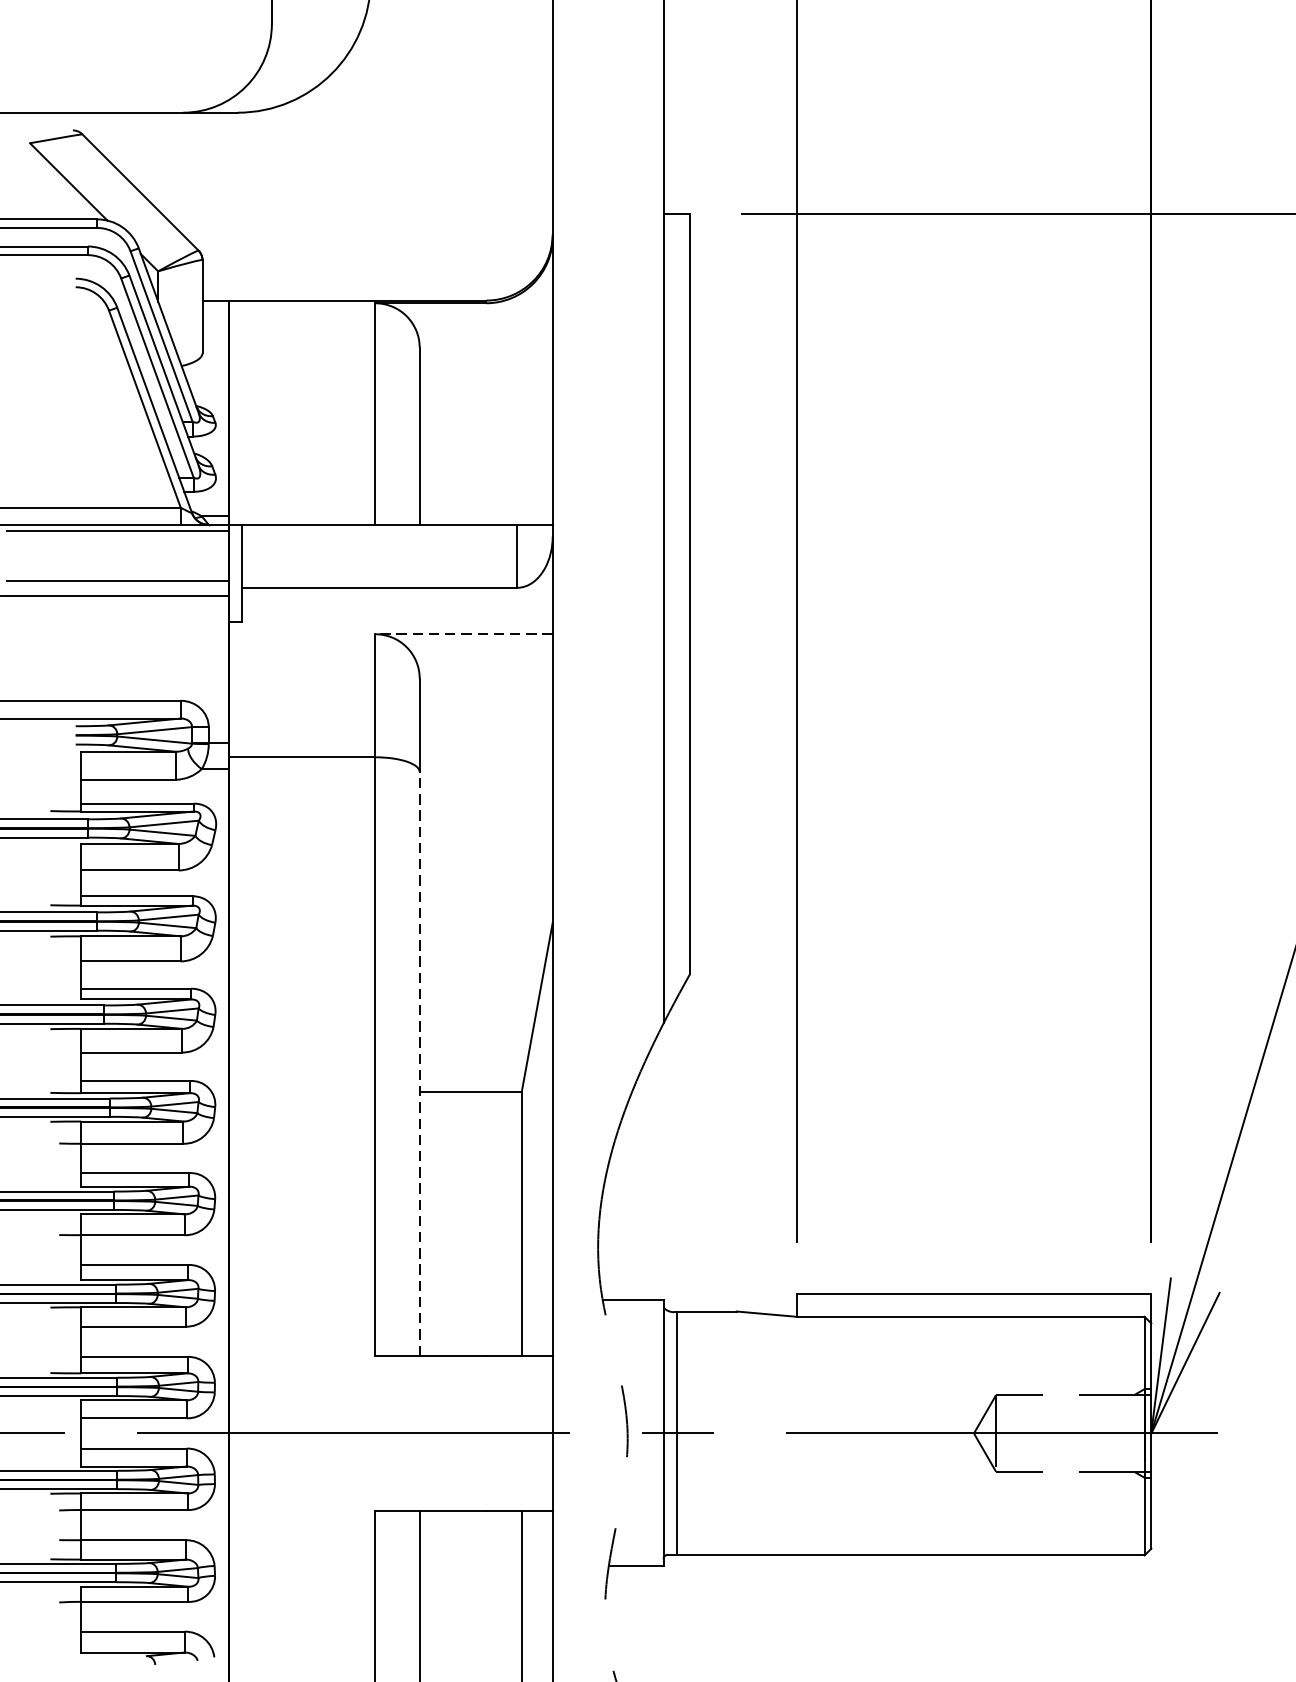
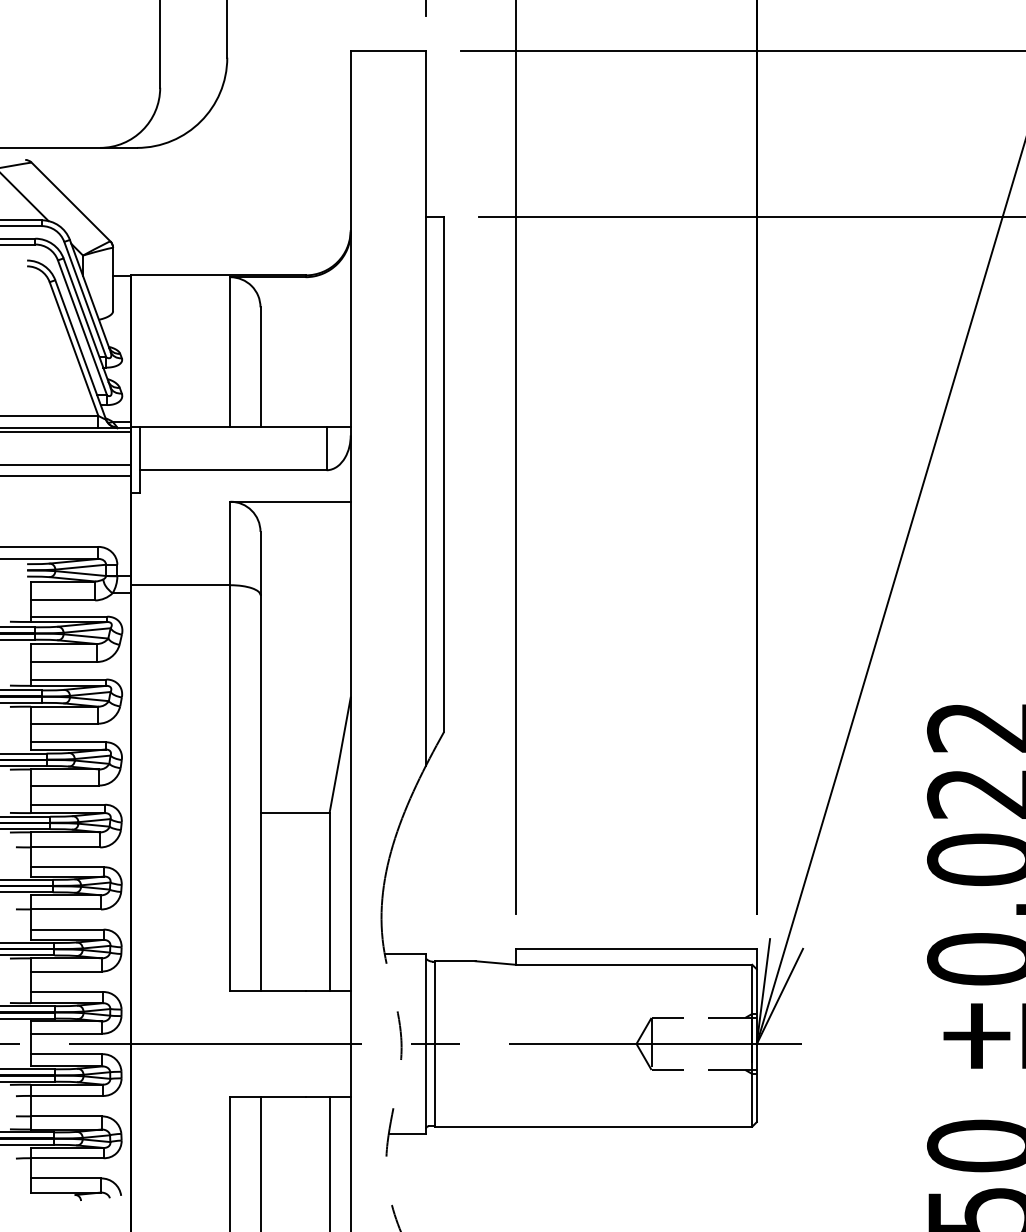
line: (463, 633) -> (290, 501), dashed -> solid
line: (419, 1062) -> (260, 792), dashed -> solid

